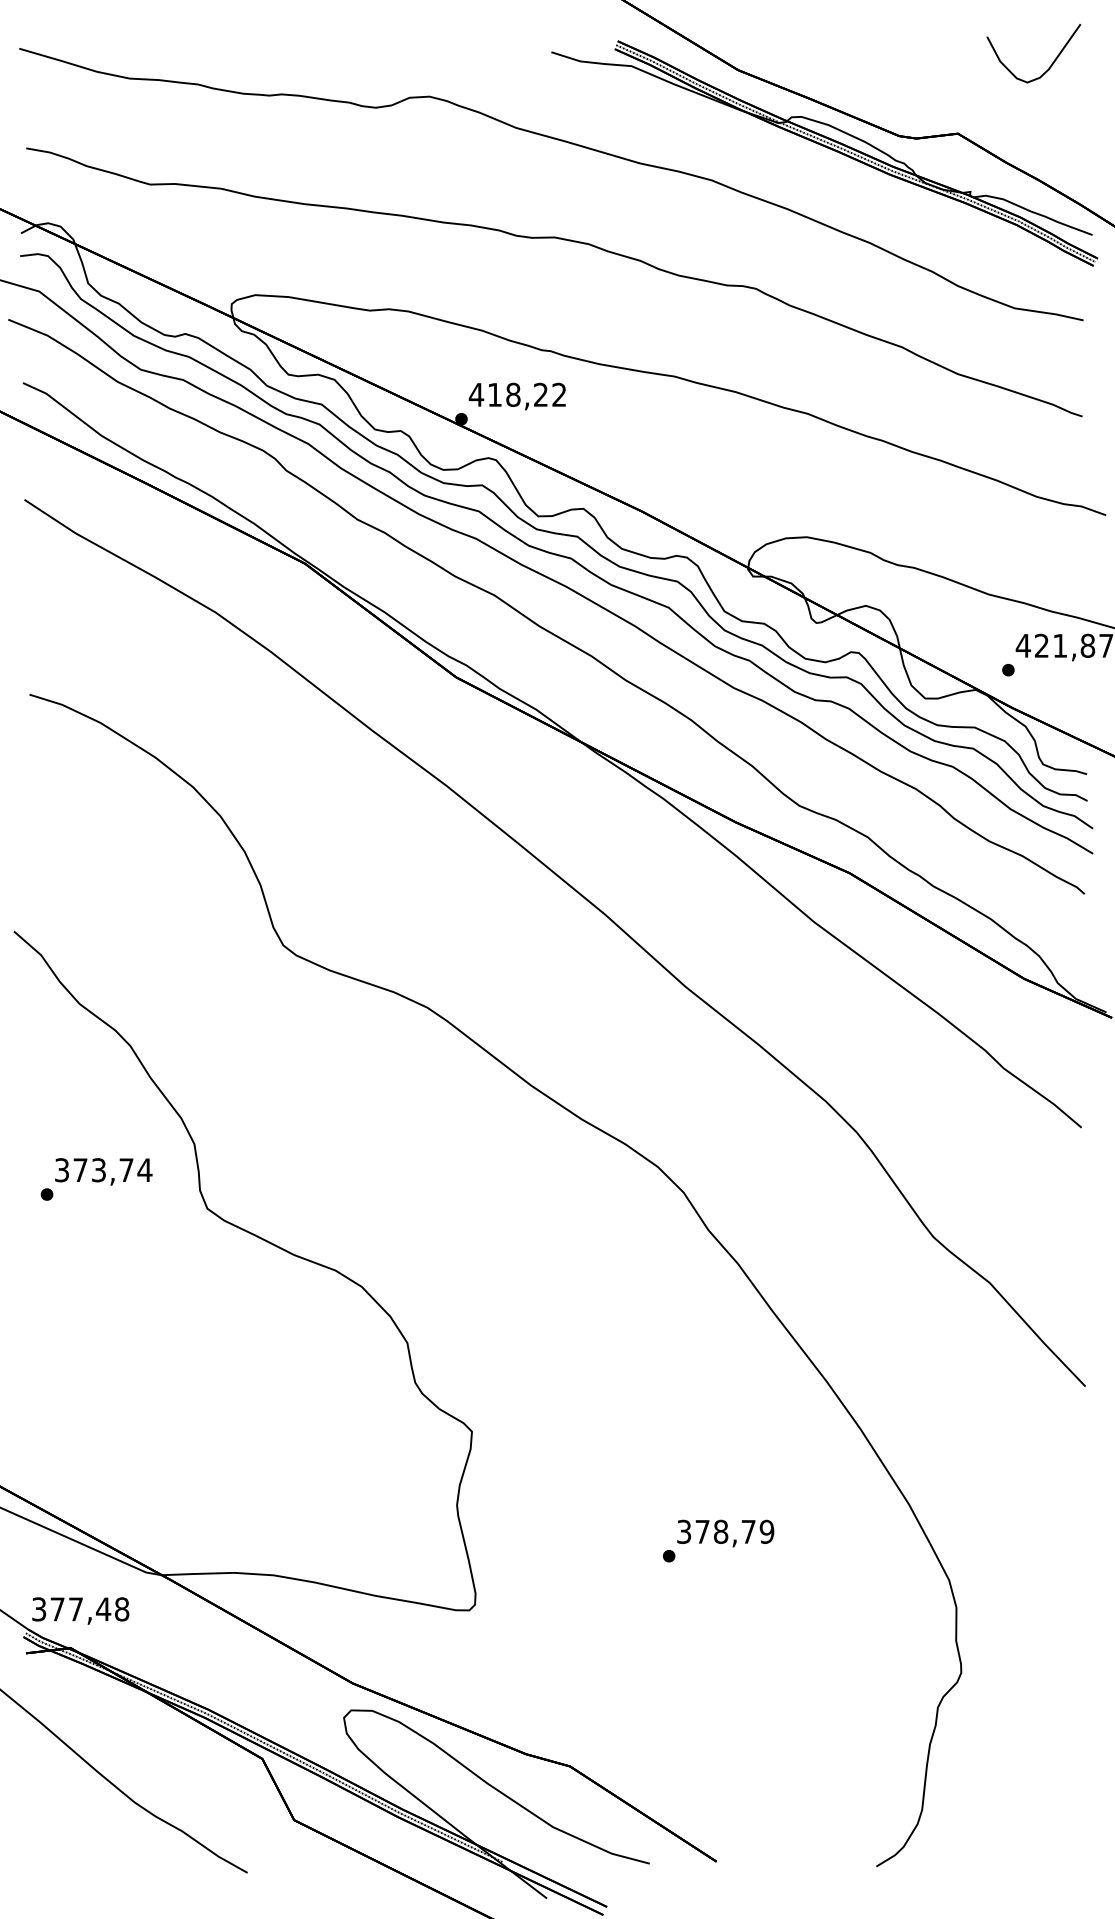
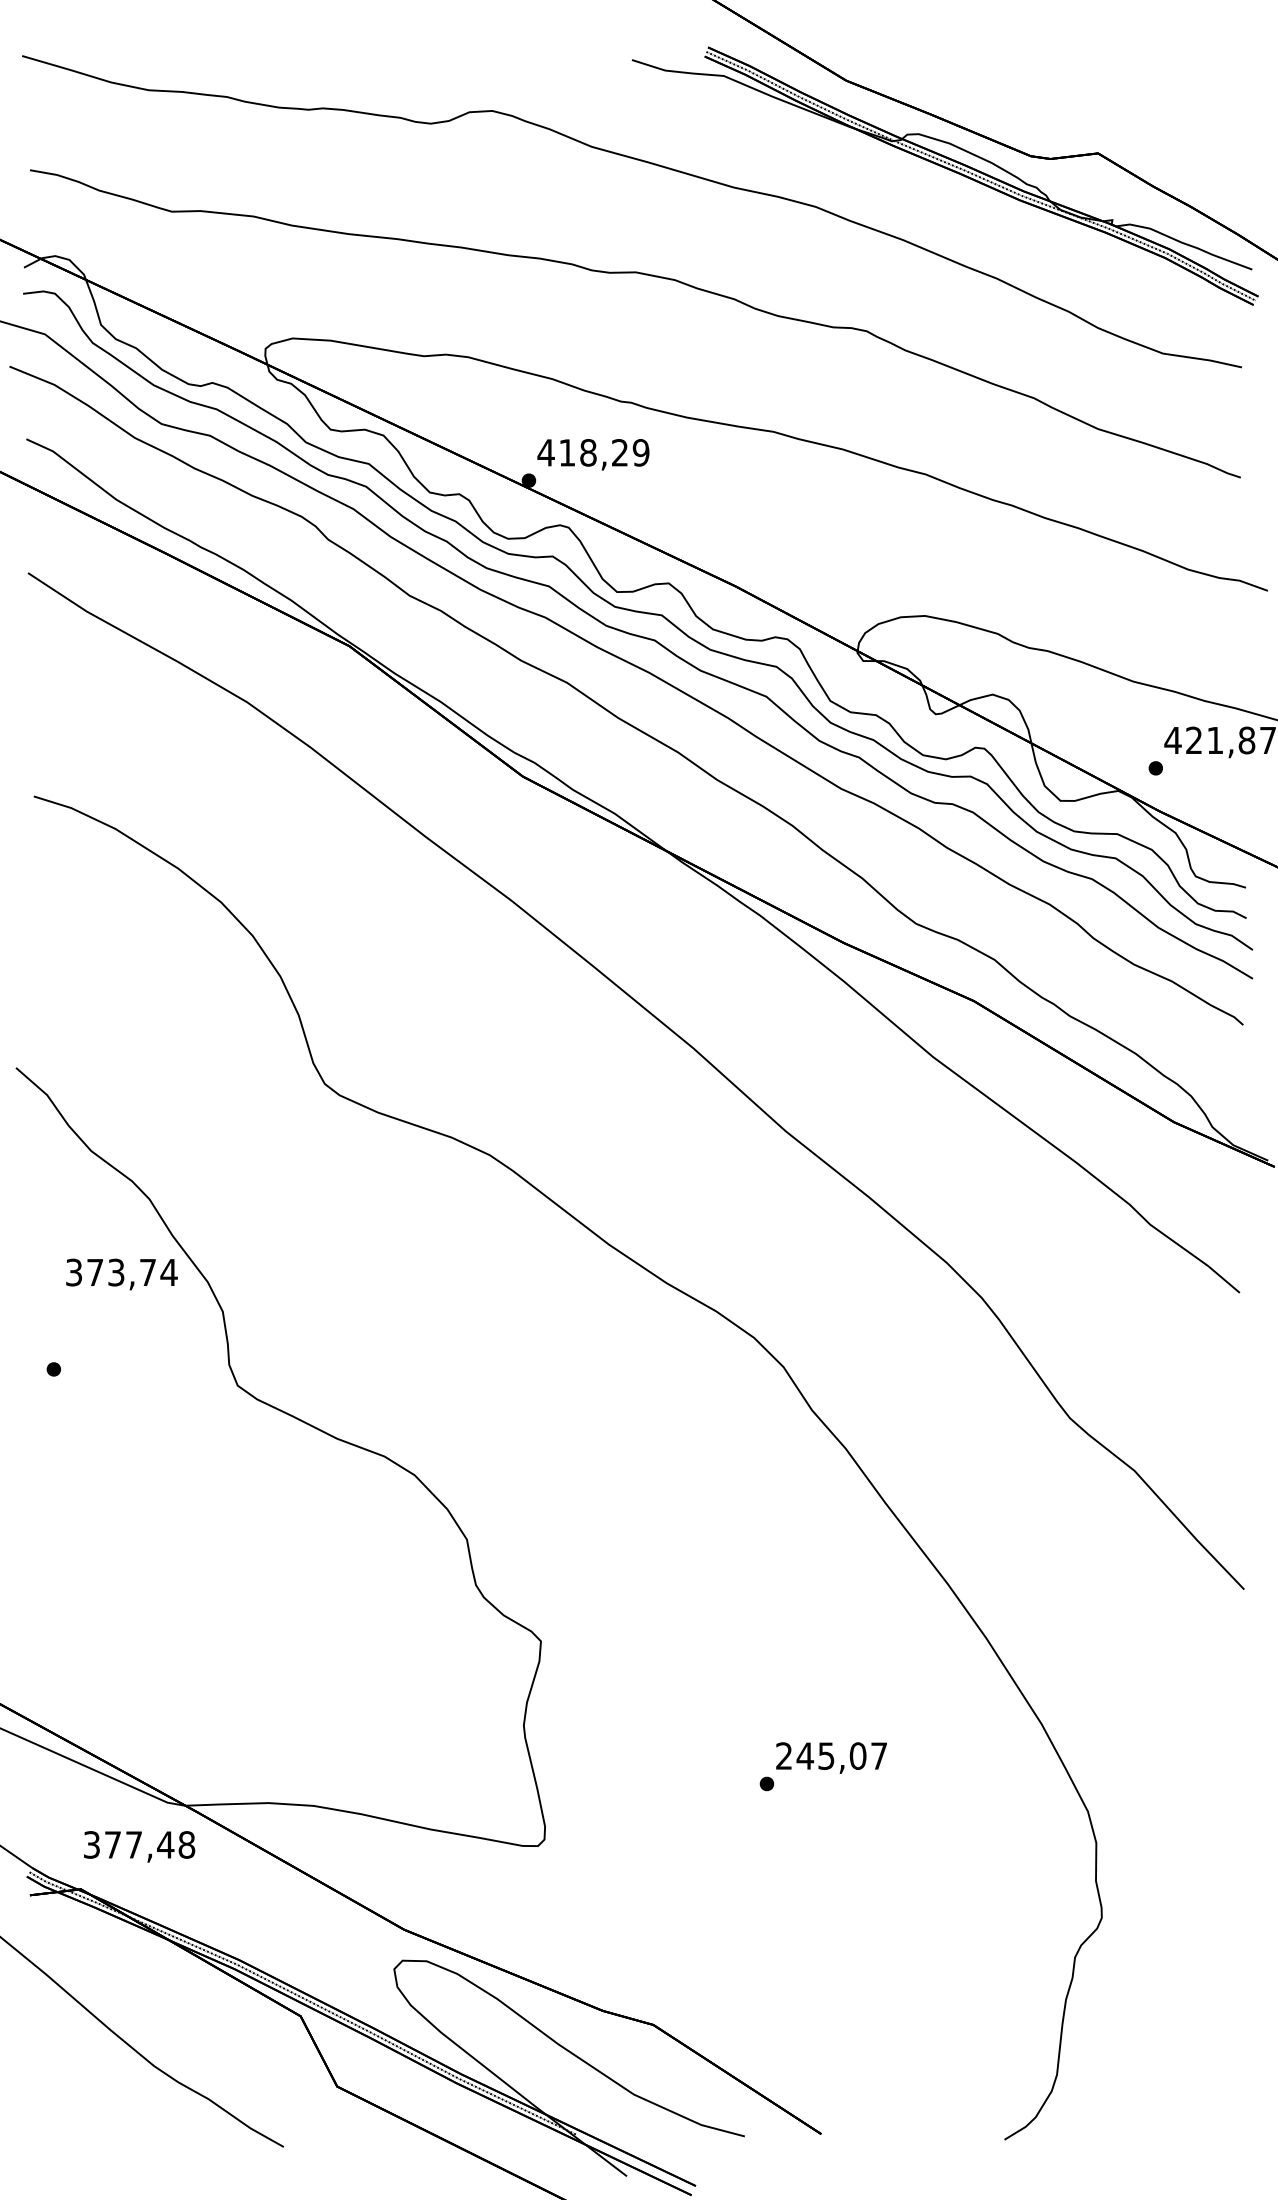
curve: (1050, 64) -> (1204, 74), removed
text: (558, 394) -> (640, 452), 418,22 -> 418,29
text: (103, 1171) -> (121, 1274), moved
text: (725, 1531) -> (831, 1755), 378,79 -> 245,07
text: (80, 1610) -> (139, 1846), moved

